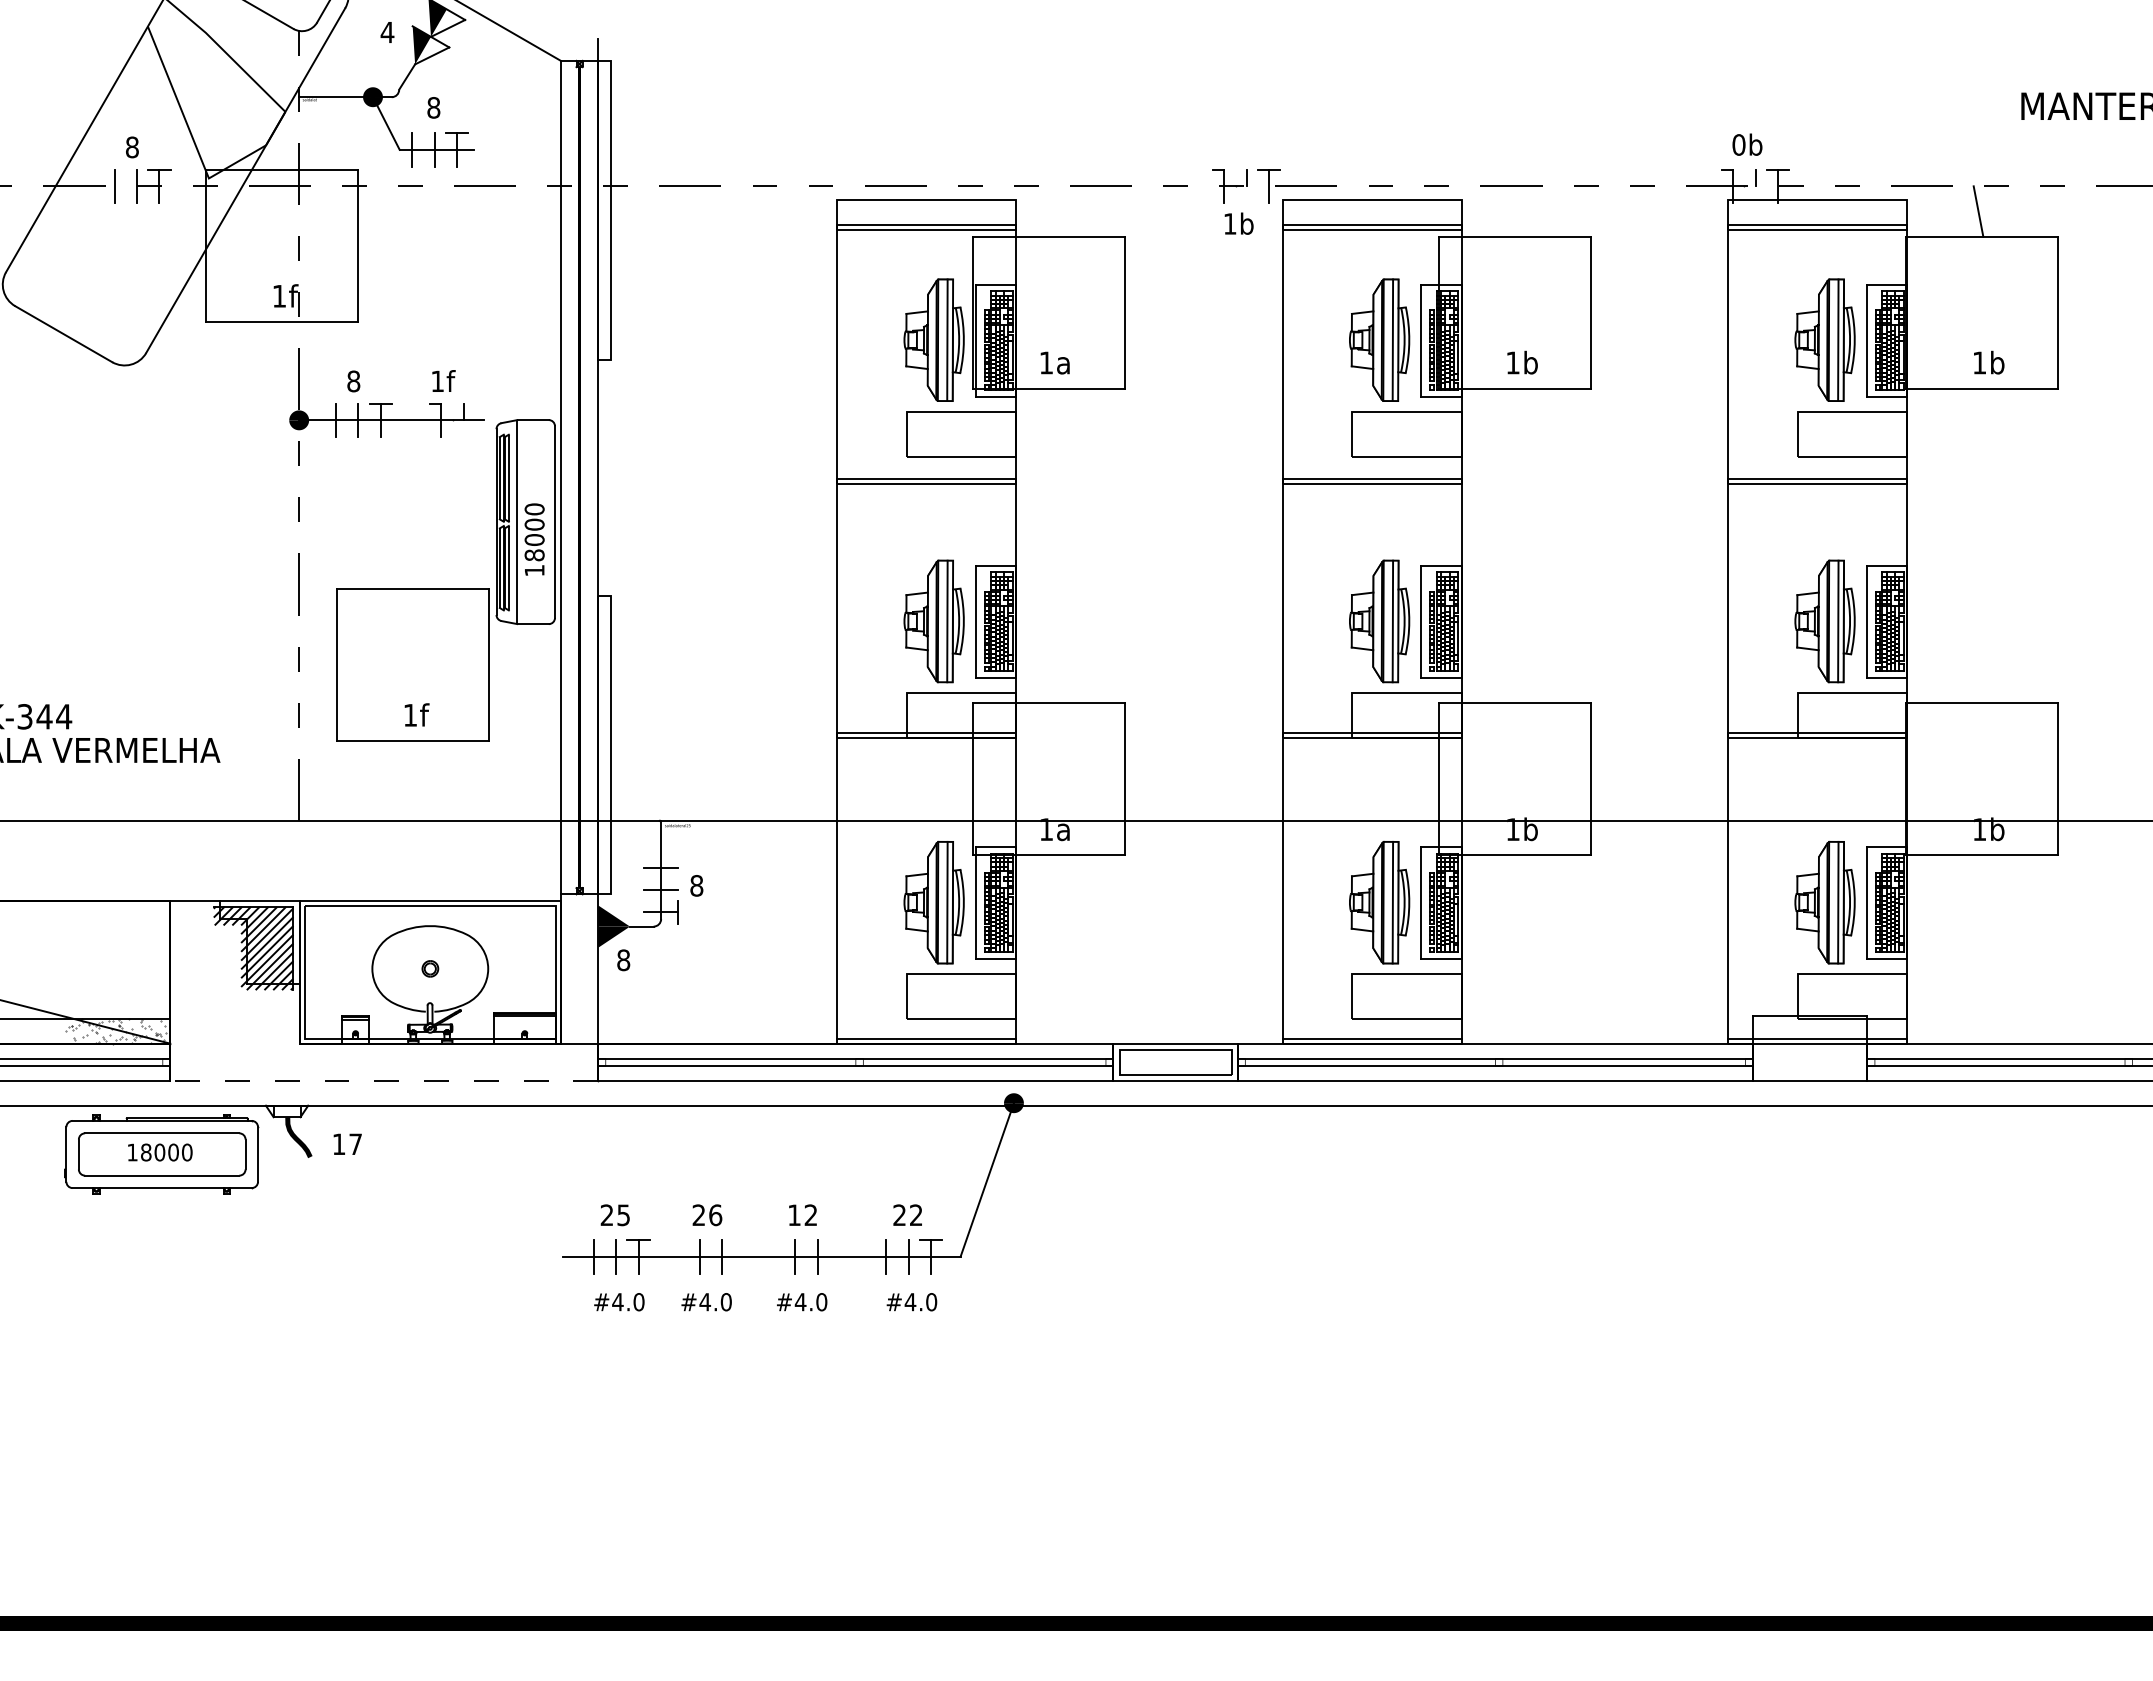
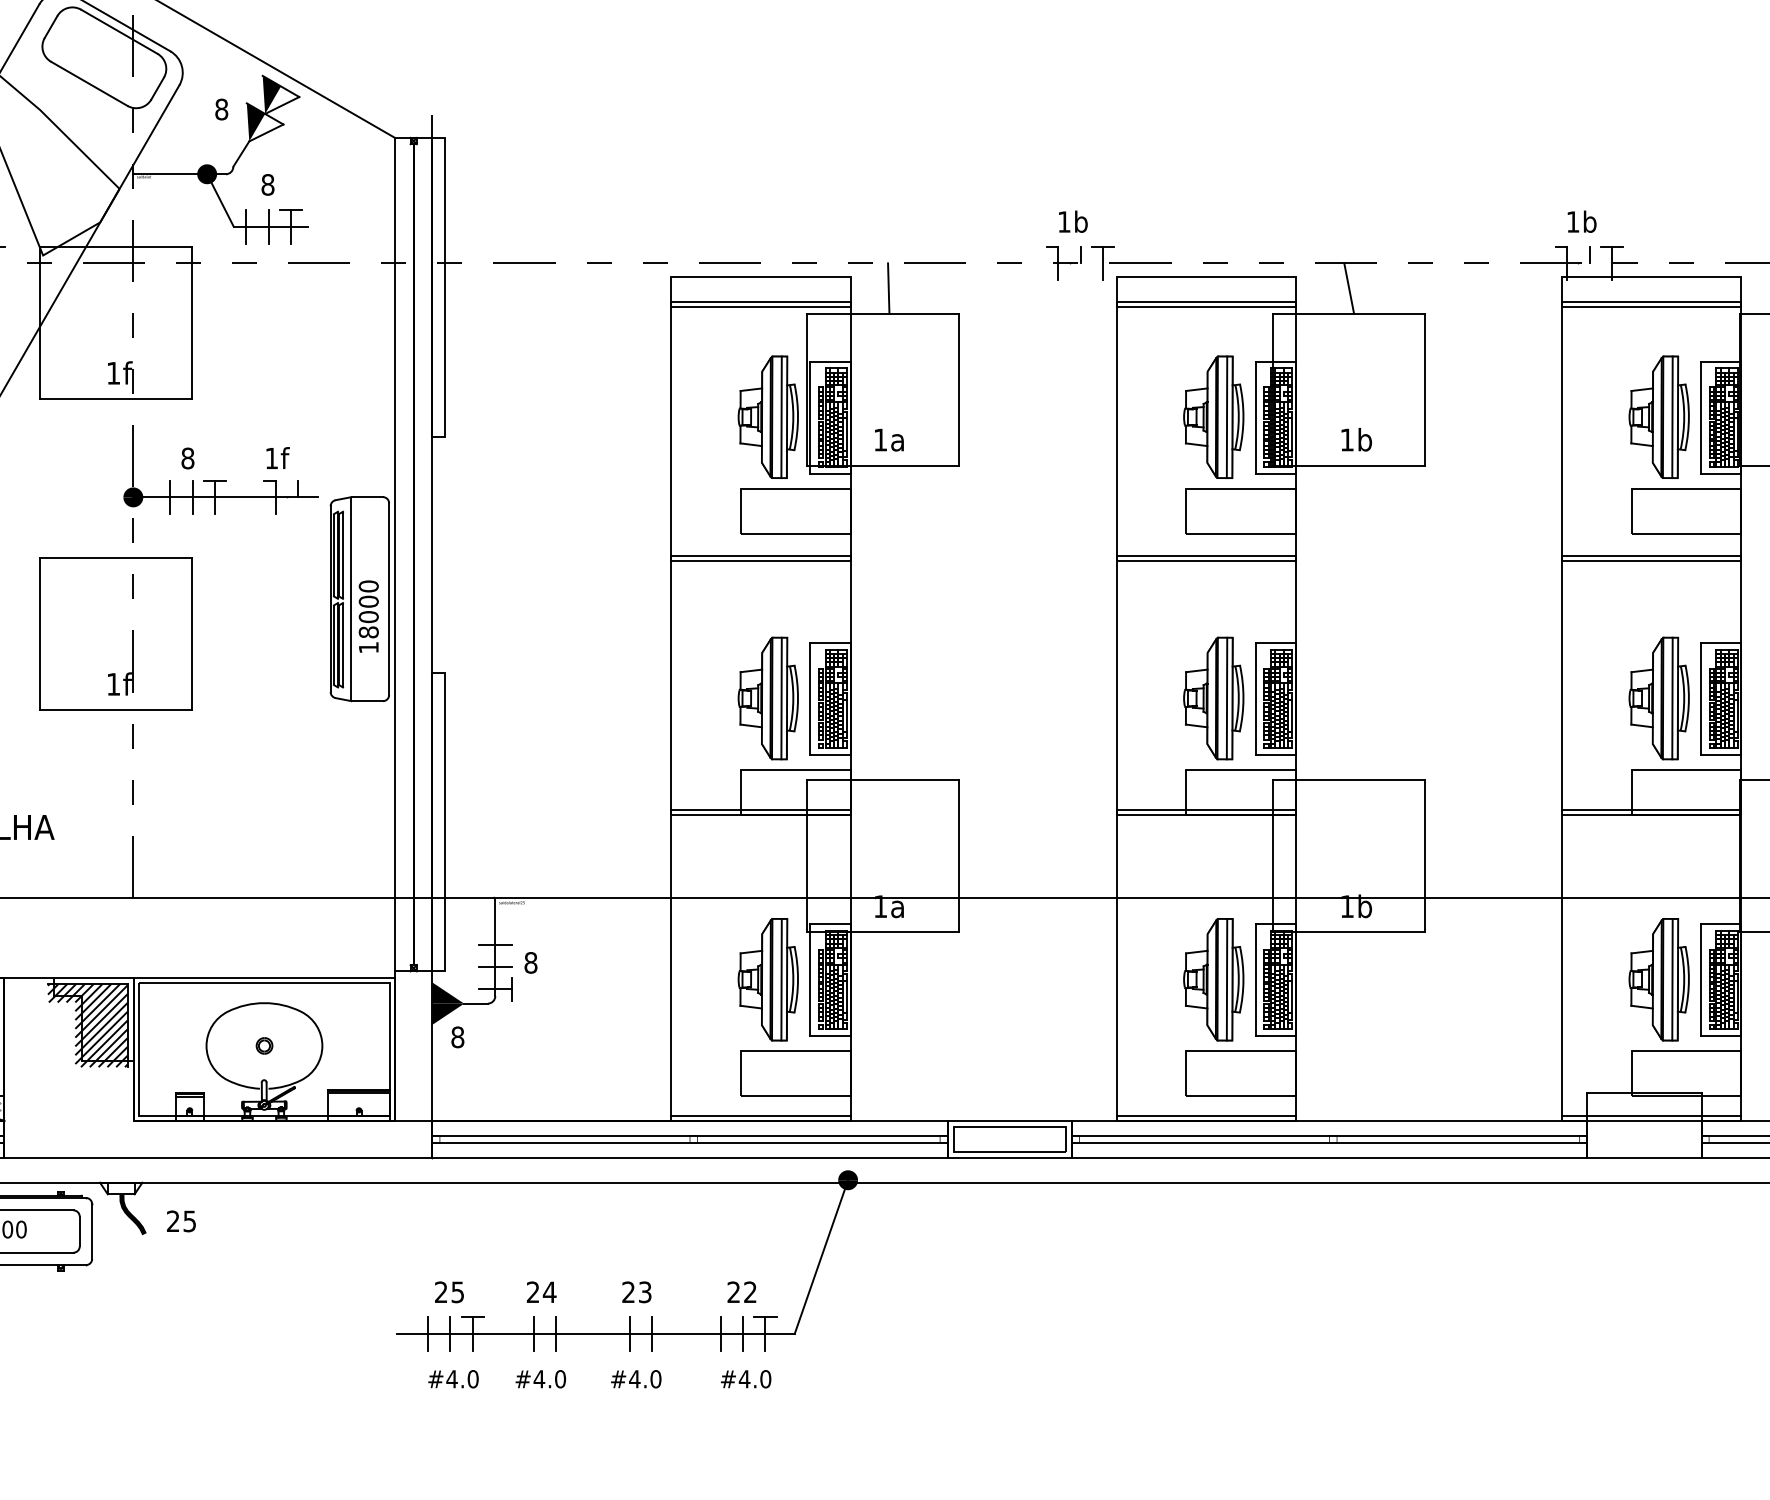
text: (387, 32) -> (221, 109), 4 -> 8
text: (1738, 144) -> (1572, 221), 0b -> 1b
line: (1054, 211) -> (888, 288), added
line: (1514, 211) -> (1348, 288), added
text: (1238, 223) -> (1072, 221), moved
part: (412, 664) -> (115, 633), moved
line: (383, 1080) -> (217, 1157), dashed -> solid
text: (346, 1144) -> (180, 1221), 17 -> 25
text: (715, 1215) -> (549, 1292), 26 -> 24
text: (802, 1215) -> (636, 1292), 12 -> 23

